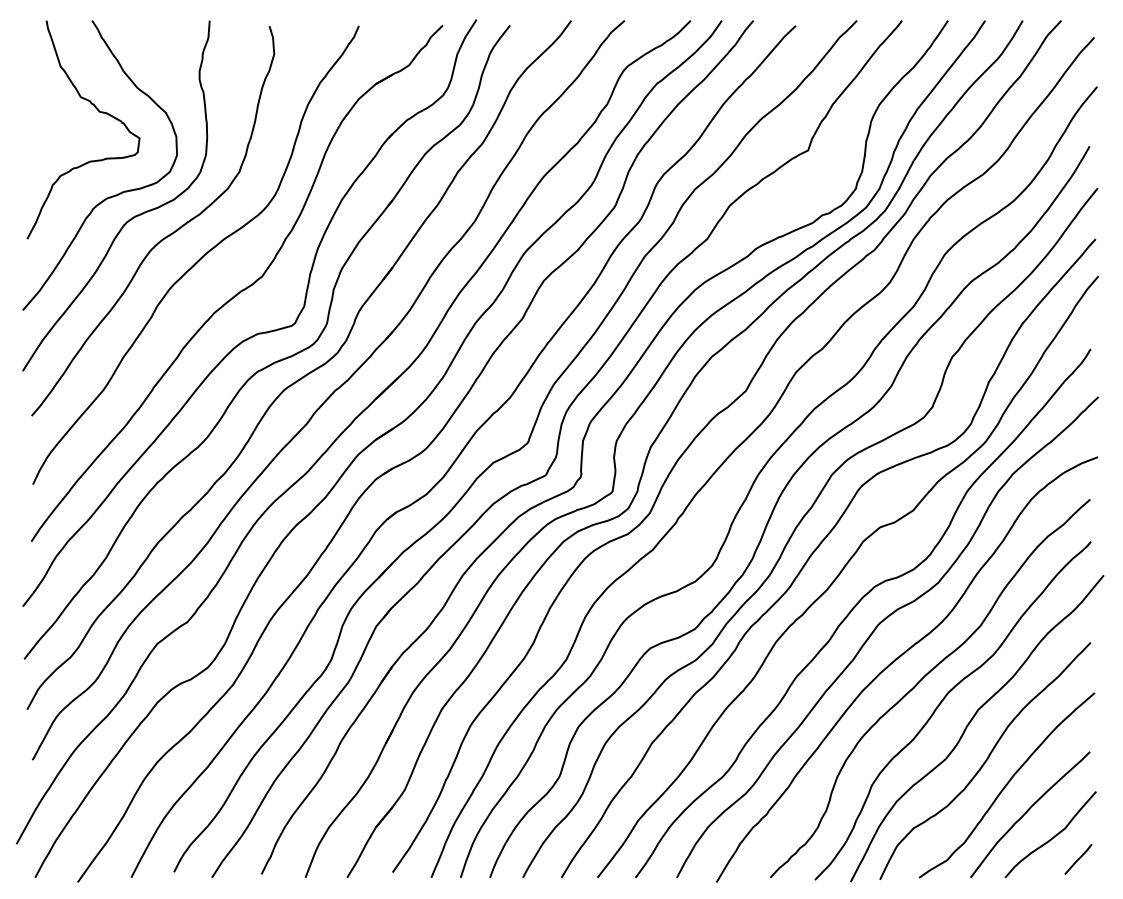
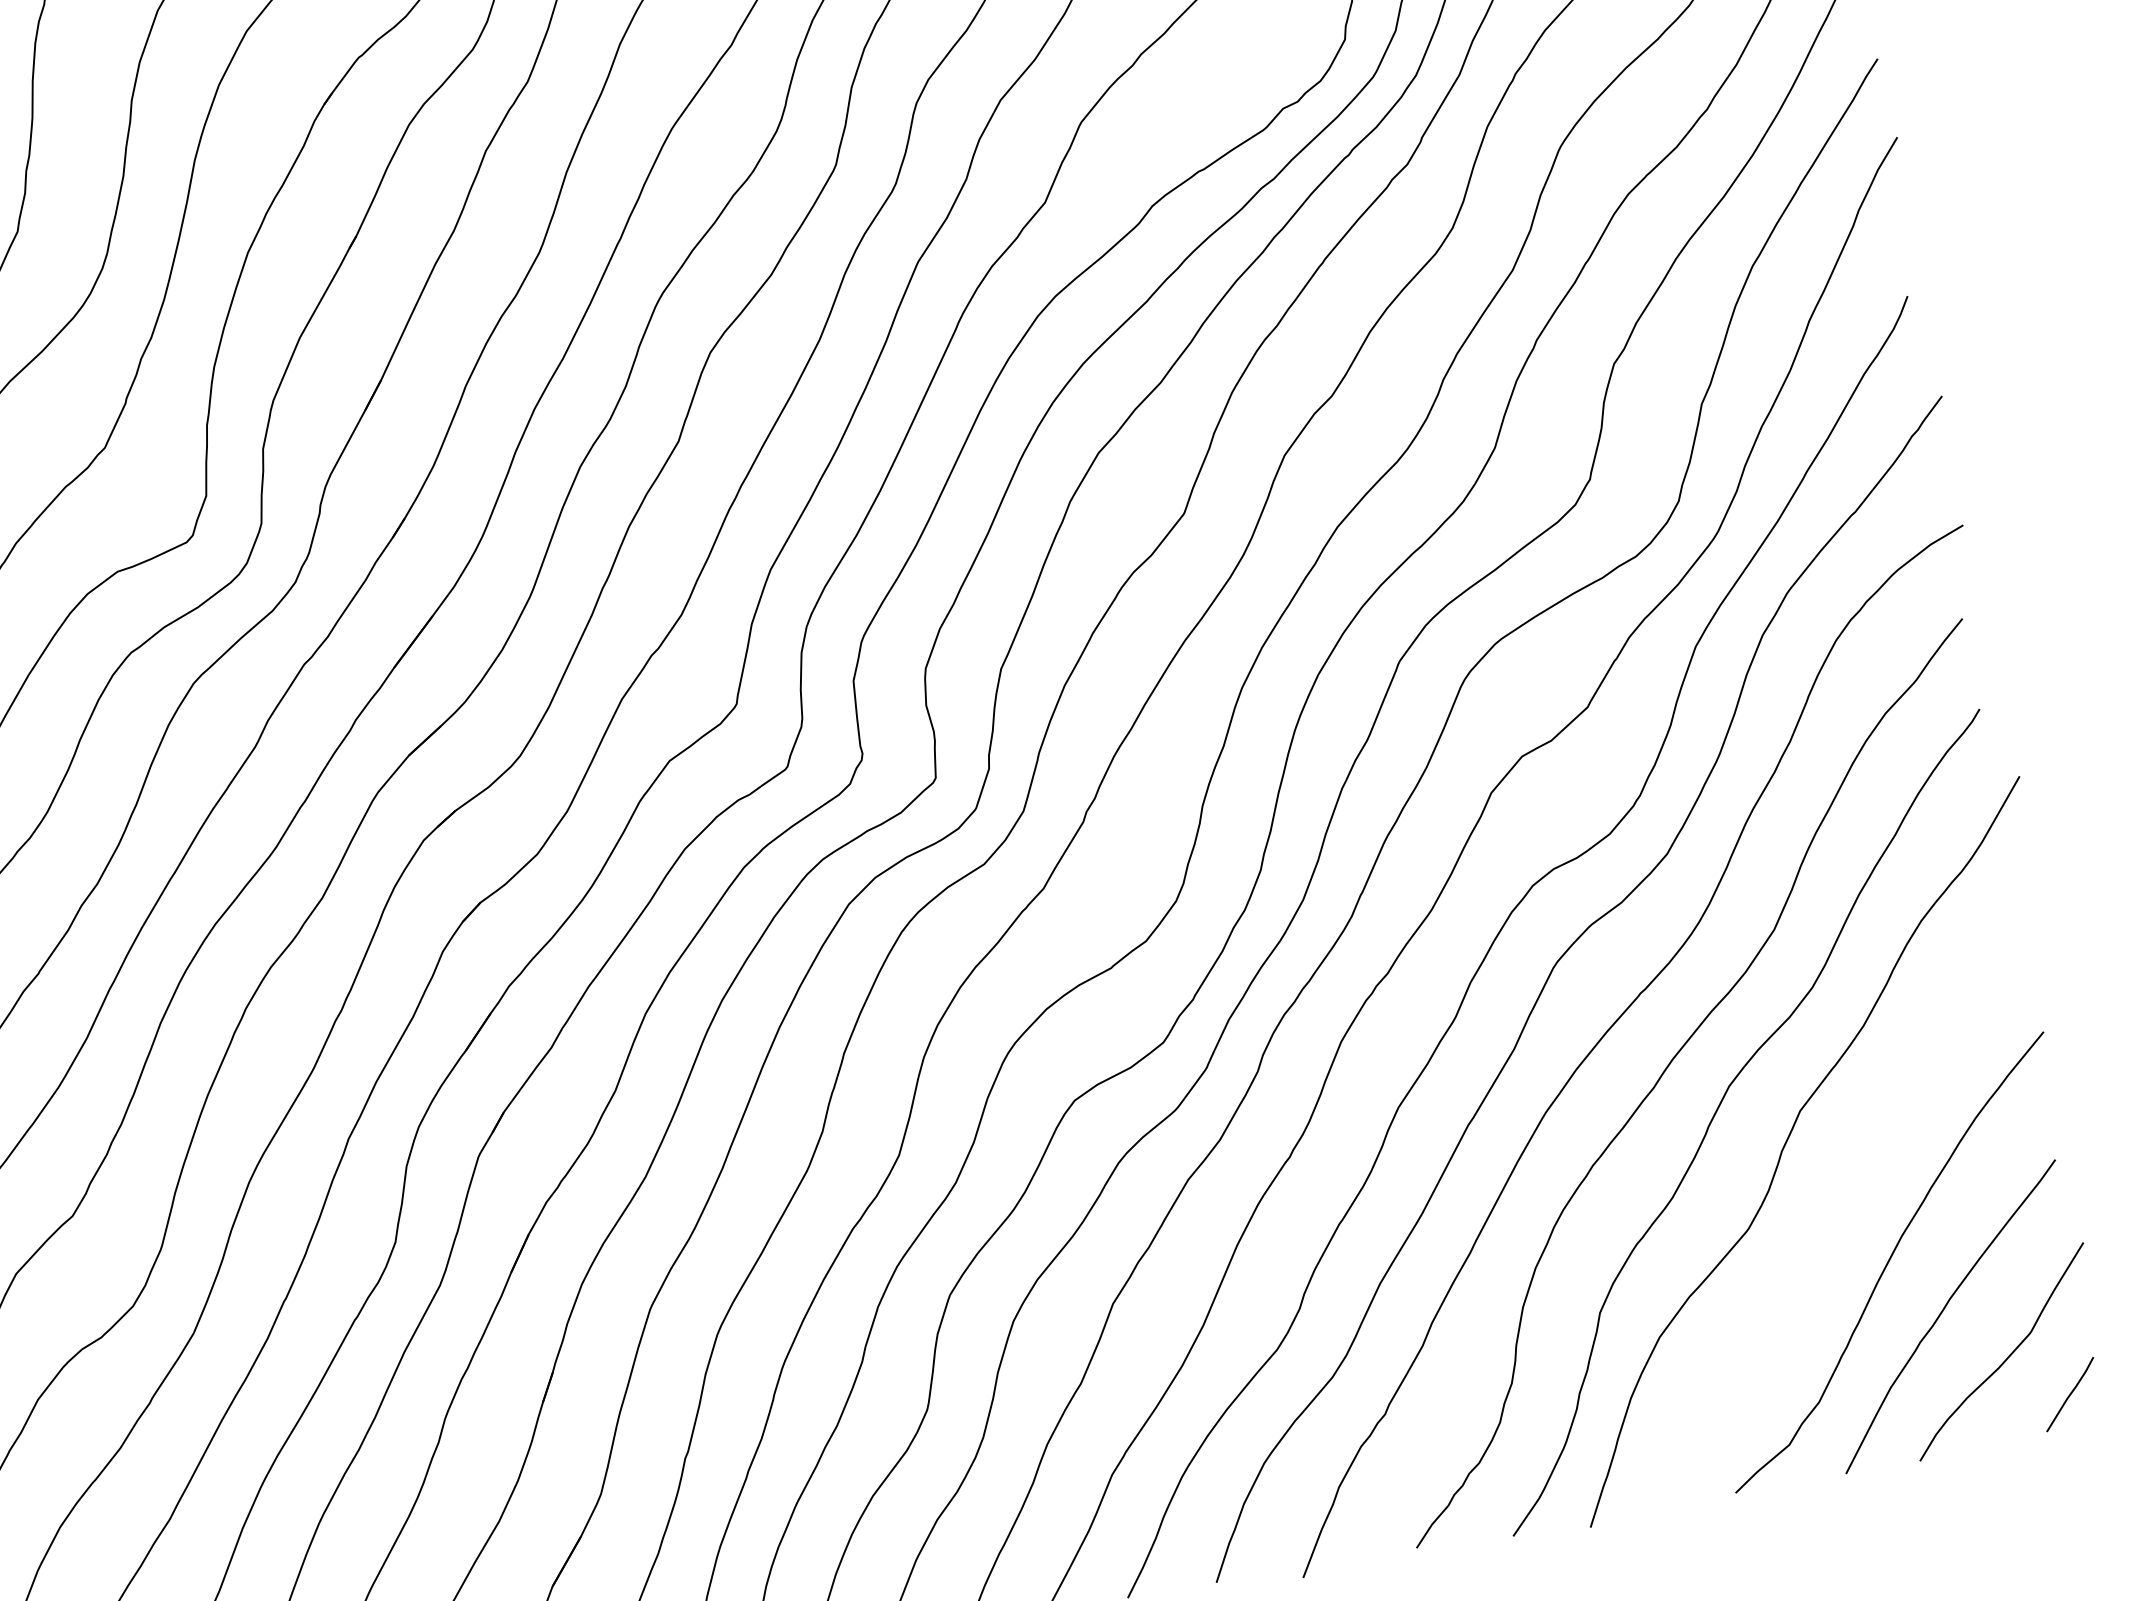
curve: (985, 760) -> (1834, 1217), removed

